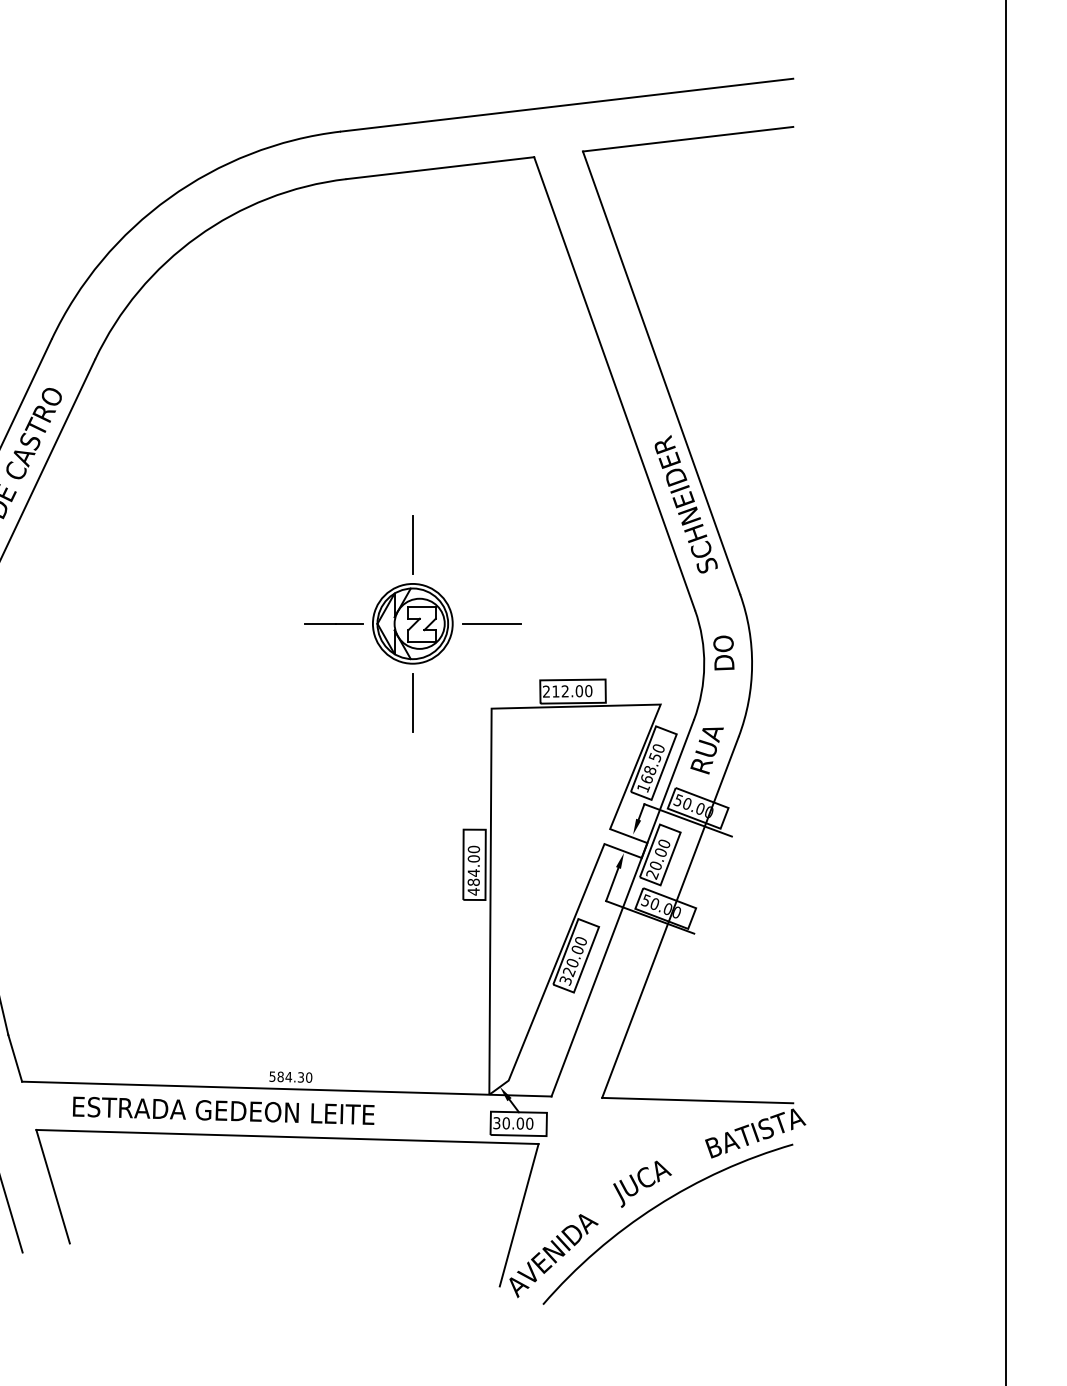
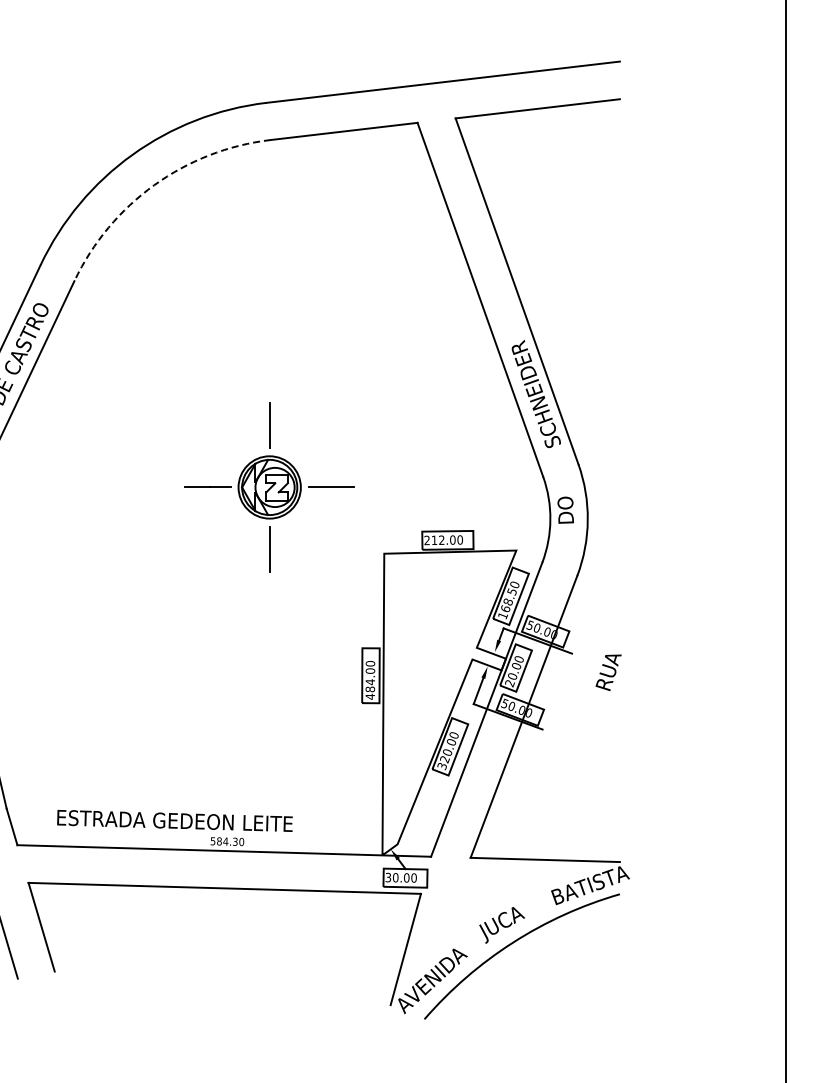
arc: (197, 237) -> (154, 185), solid -> dashed
part: (412, 623) -> (269, 487), moved
text: (706, 750) -> (608, 672), moved
text: (223, 1110) -> (174, 820), moved

